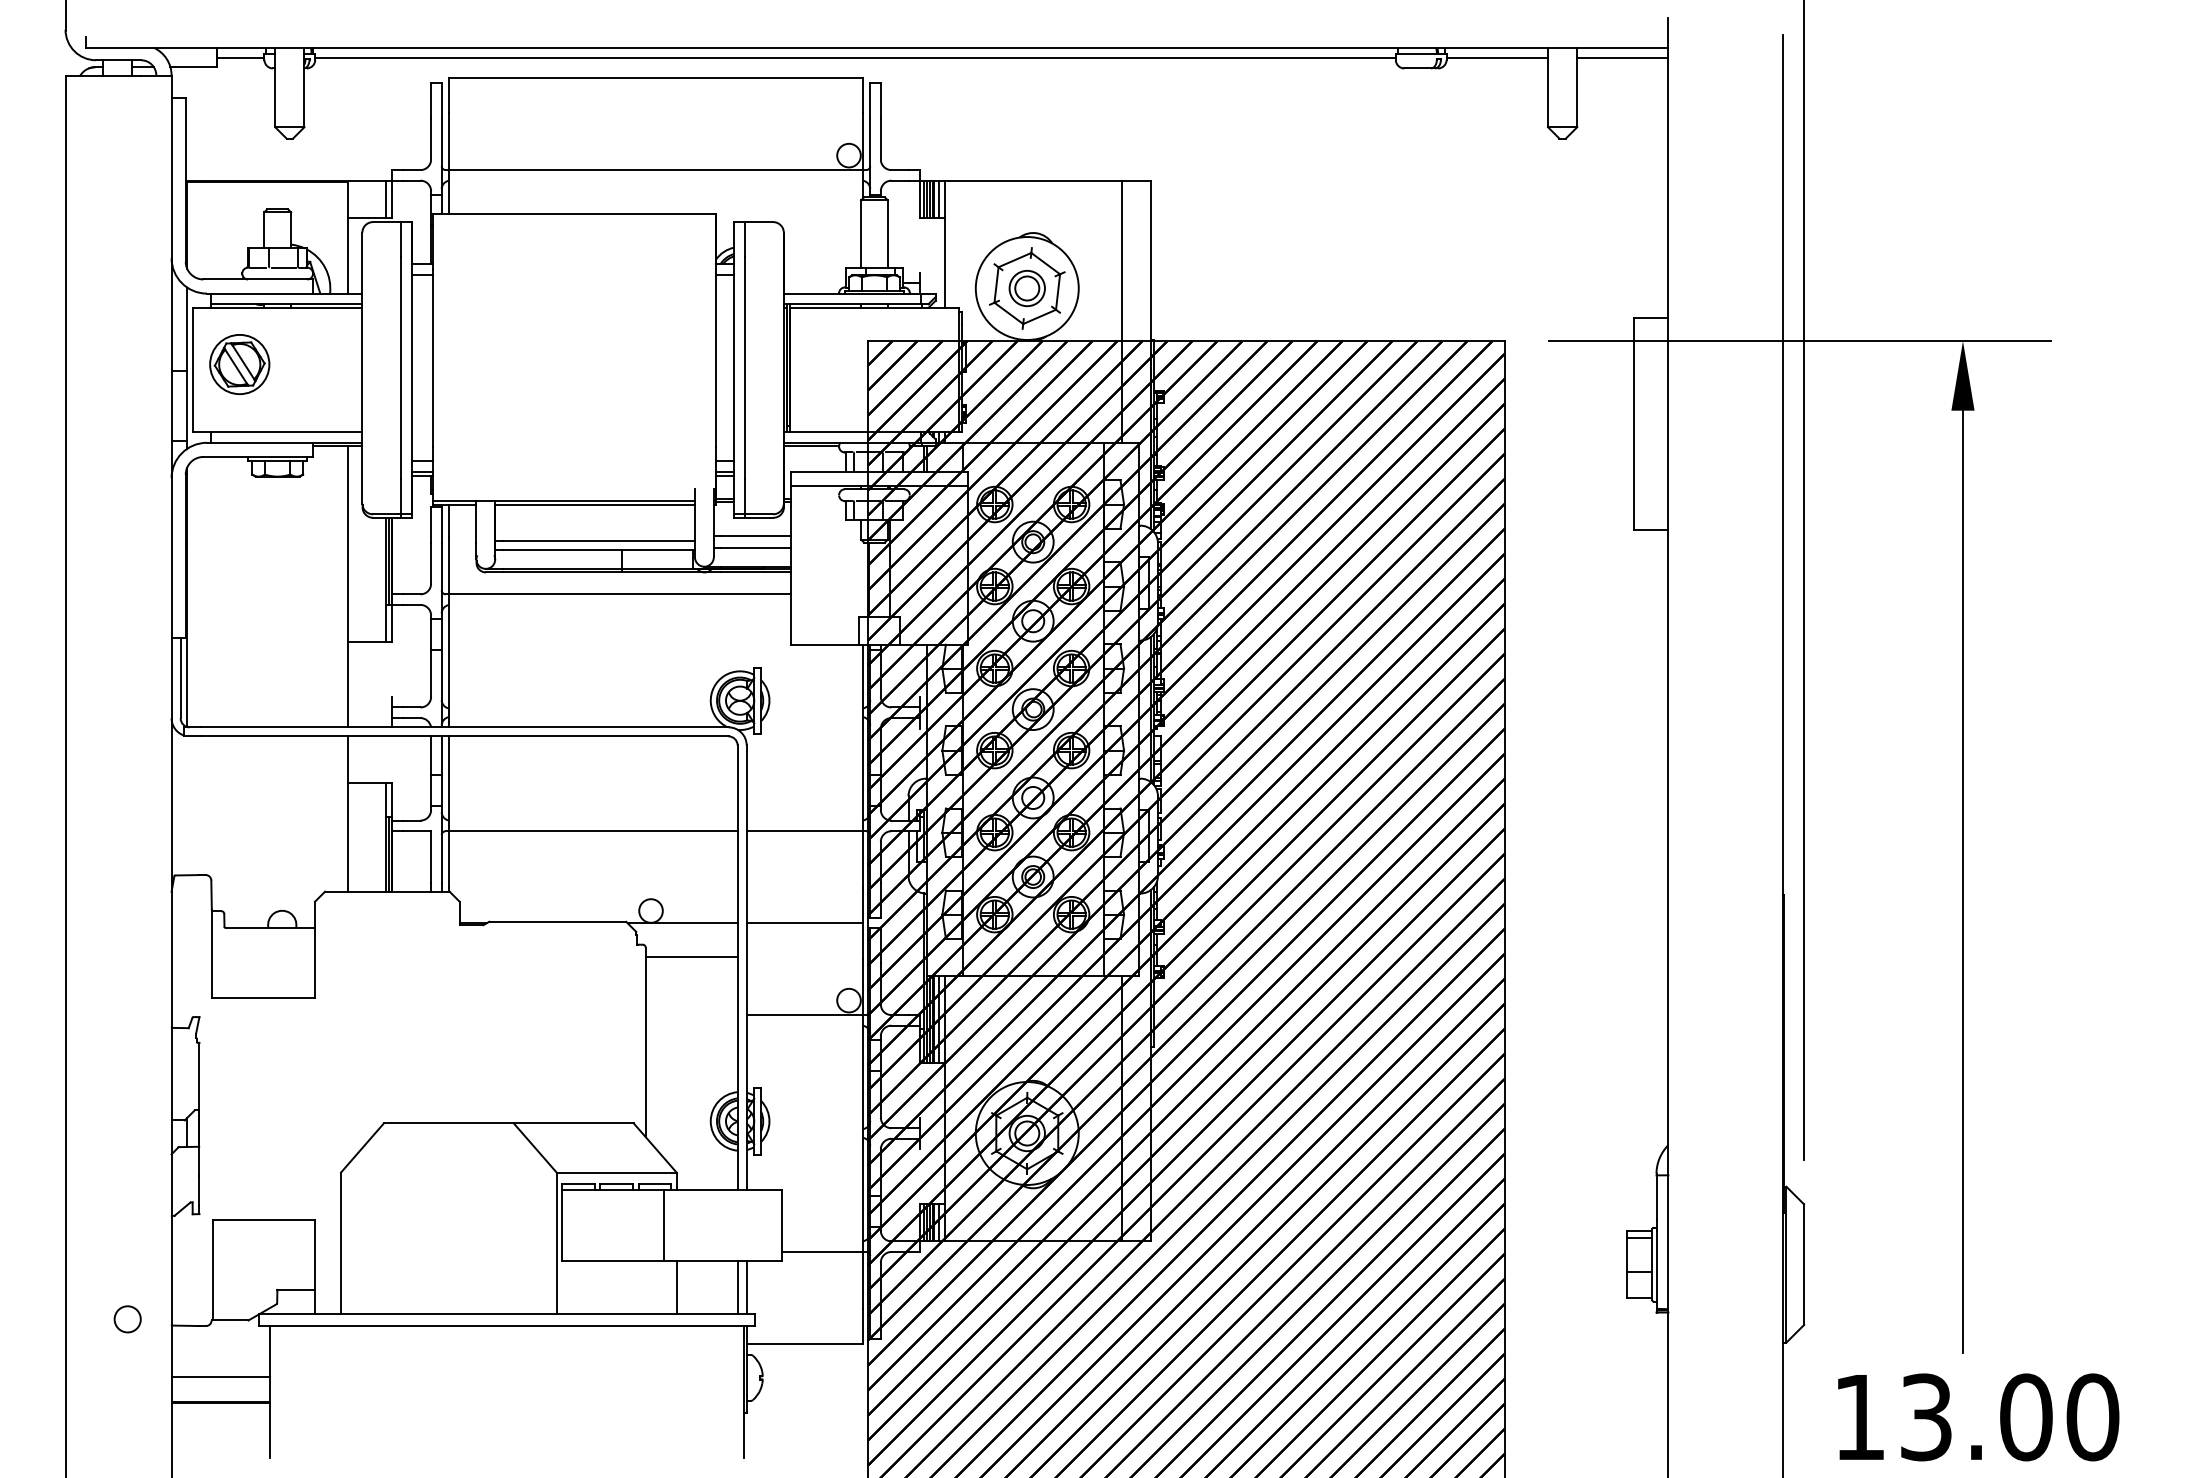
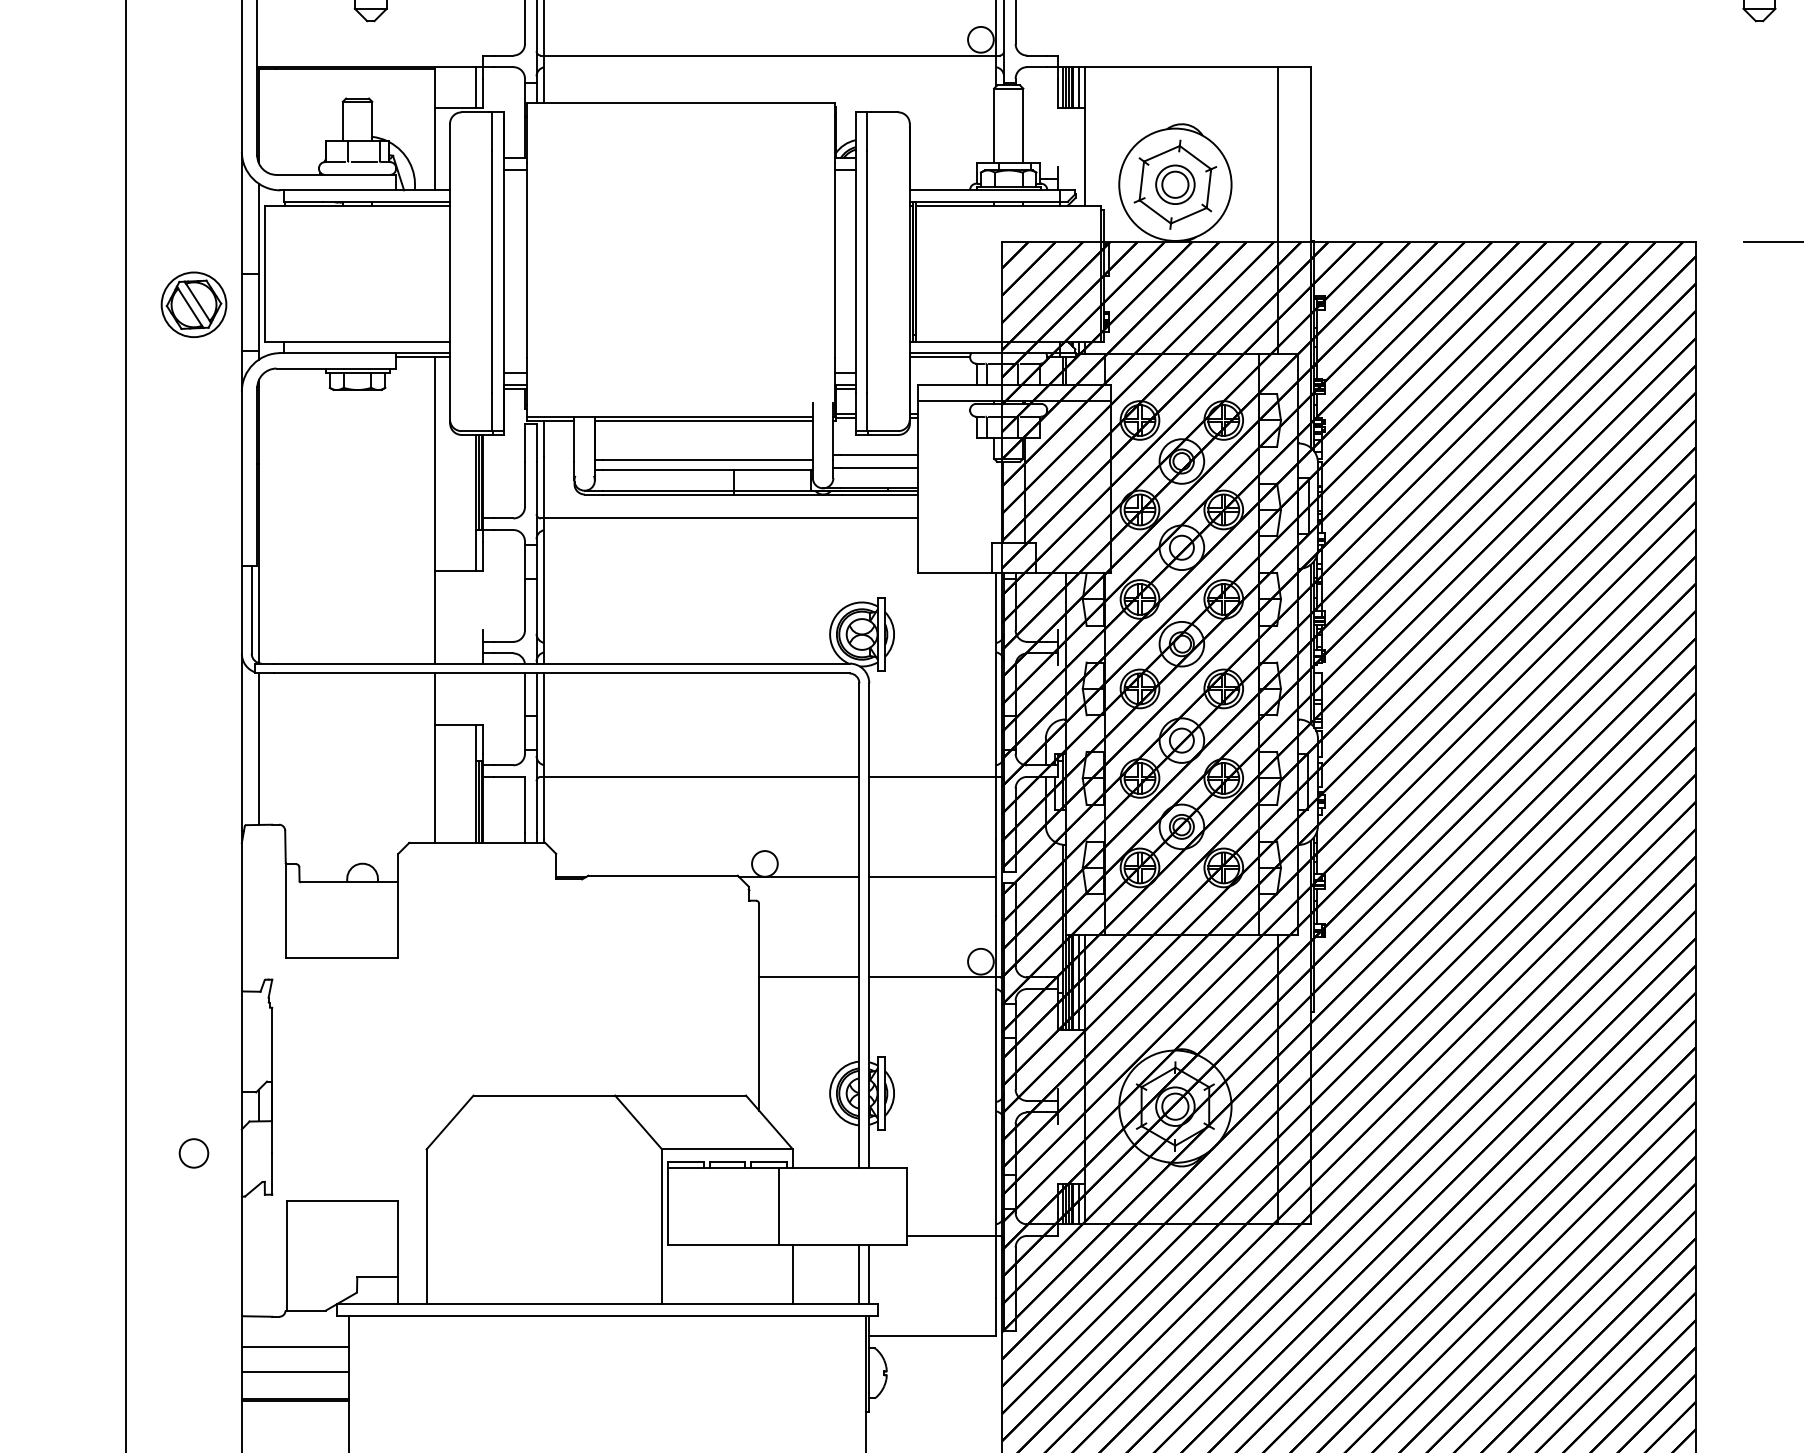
part: (239, 364) -> (193, 304), moved
line: (187, 805) -> (259, 748), added
line: (691, 957) -> (809, 977), moved
circle: (127, 1319) -> (193, 1153), moved
line: (220, 1354) -> (295, 1347), added

